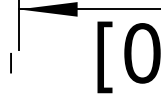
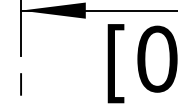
line: (10, 63) -> (20, 84), moved

